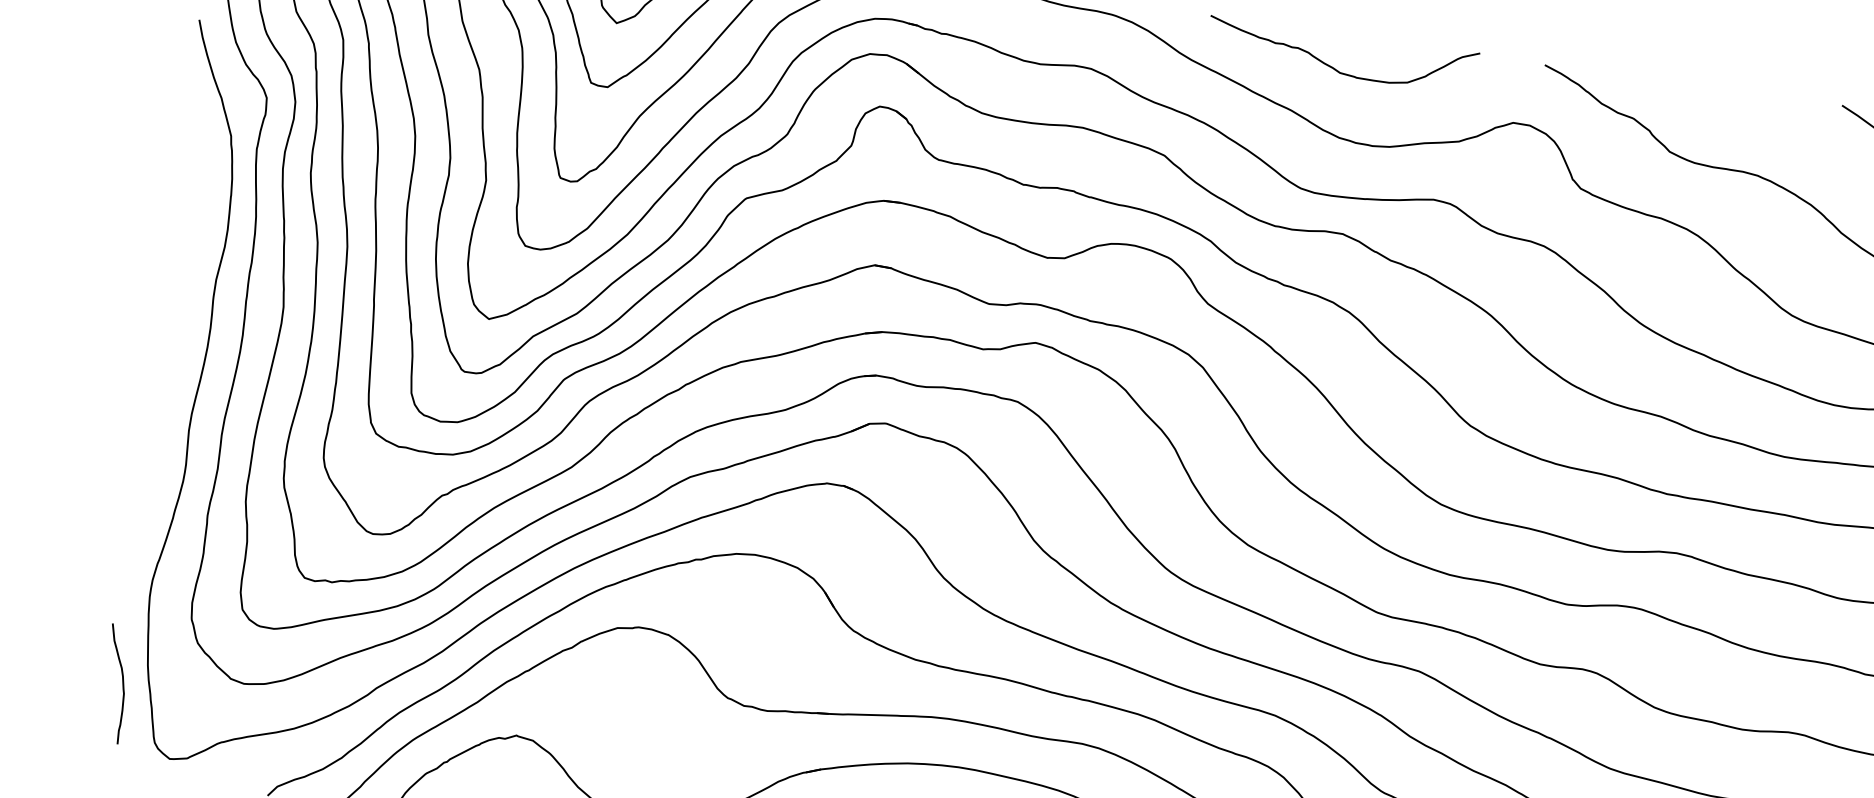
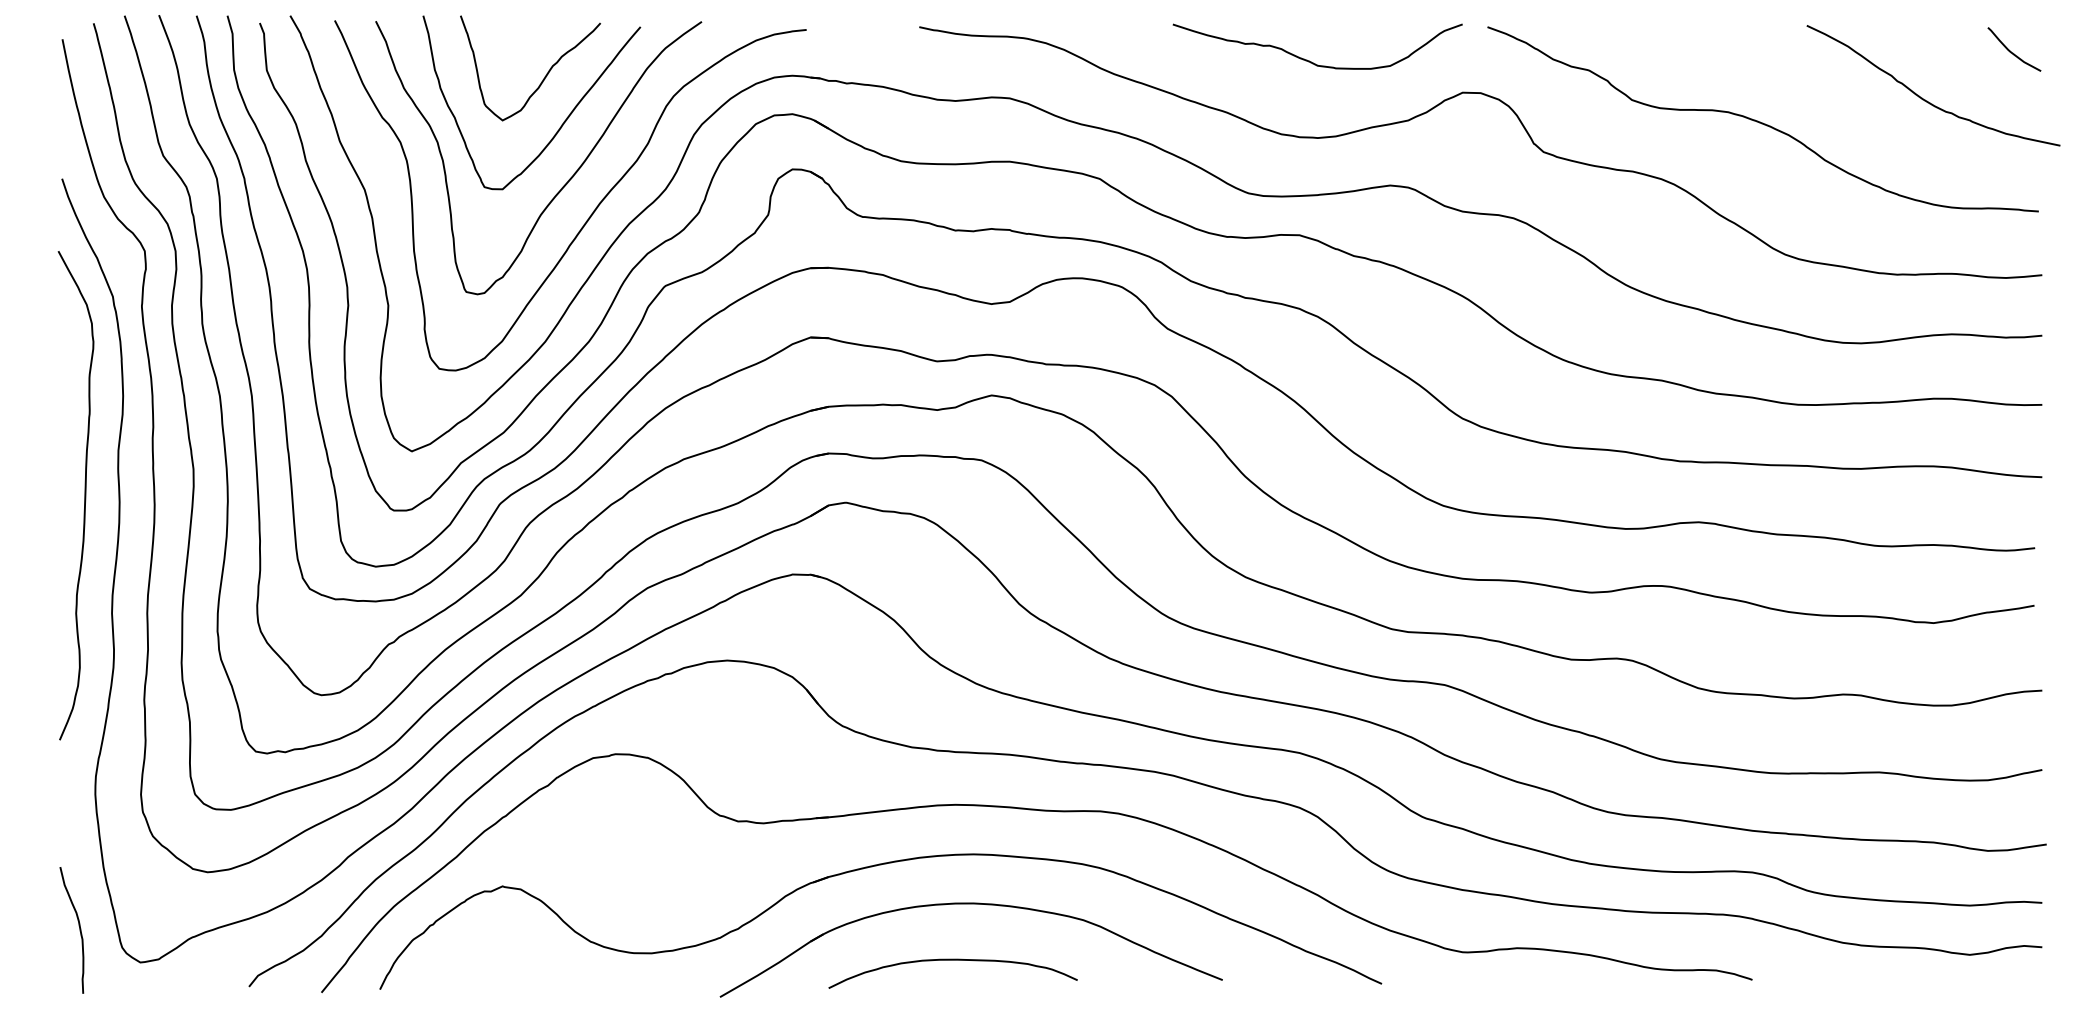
curve: (1333, 66) -> (1309, 60), moved
curve: (178, 317) -> (84, 495), added
curve: (122, 684) -> (79, 930), moved

